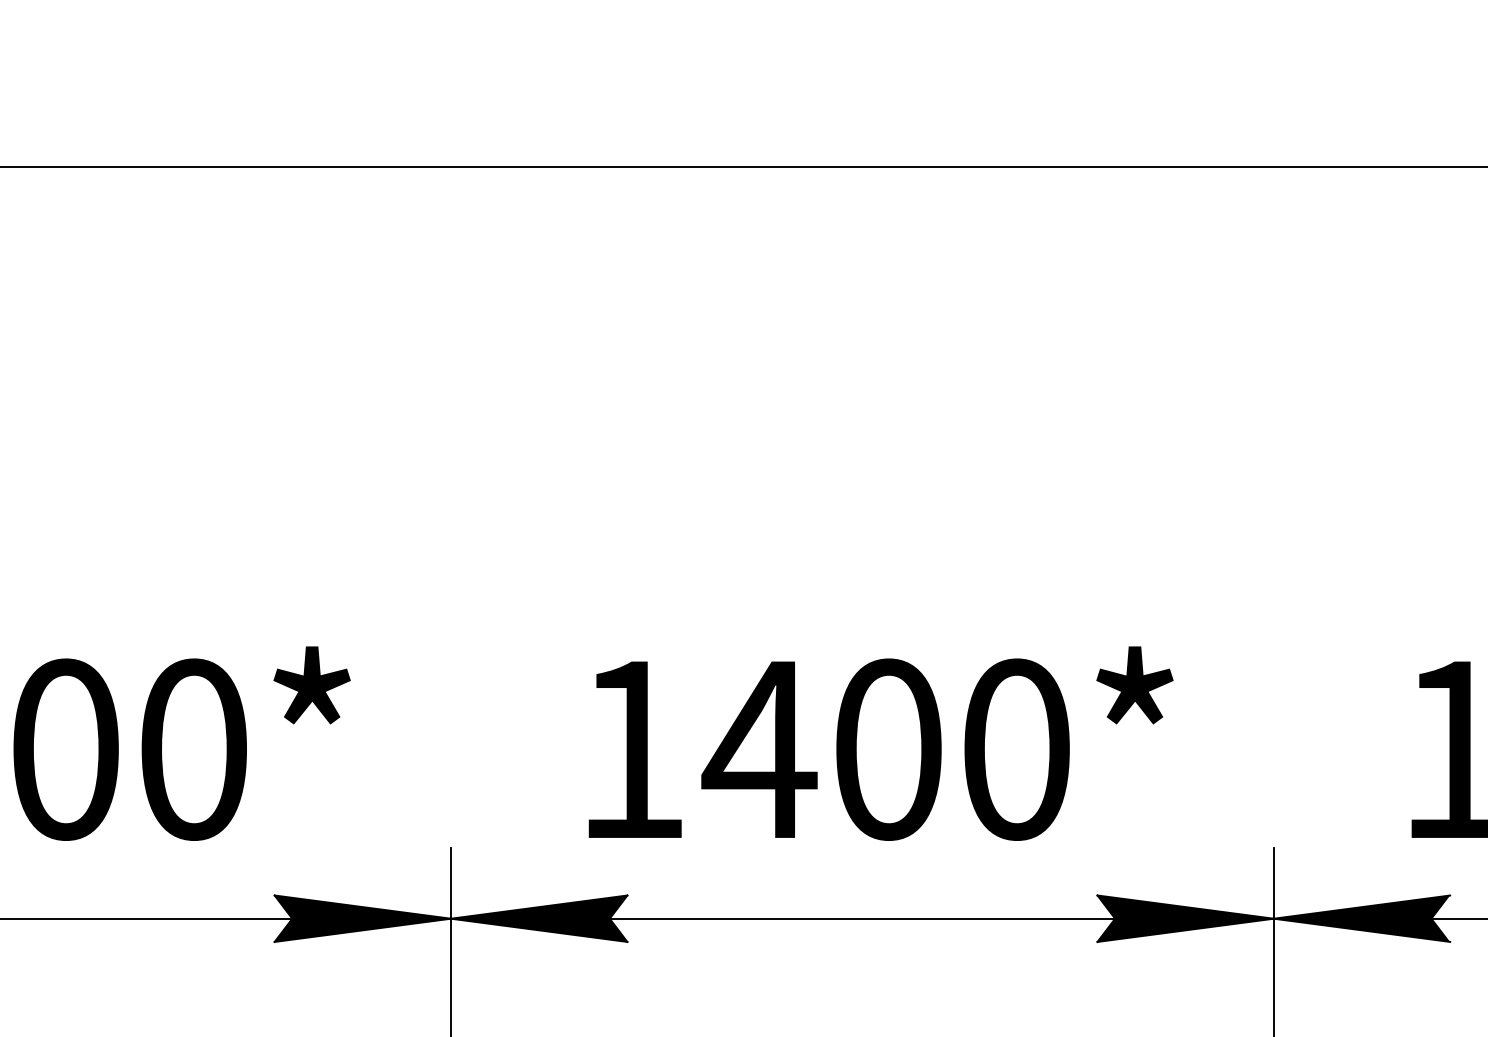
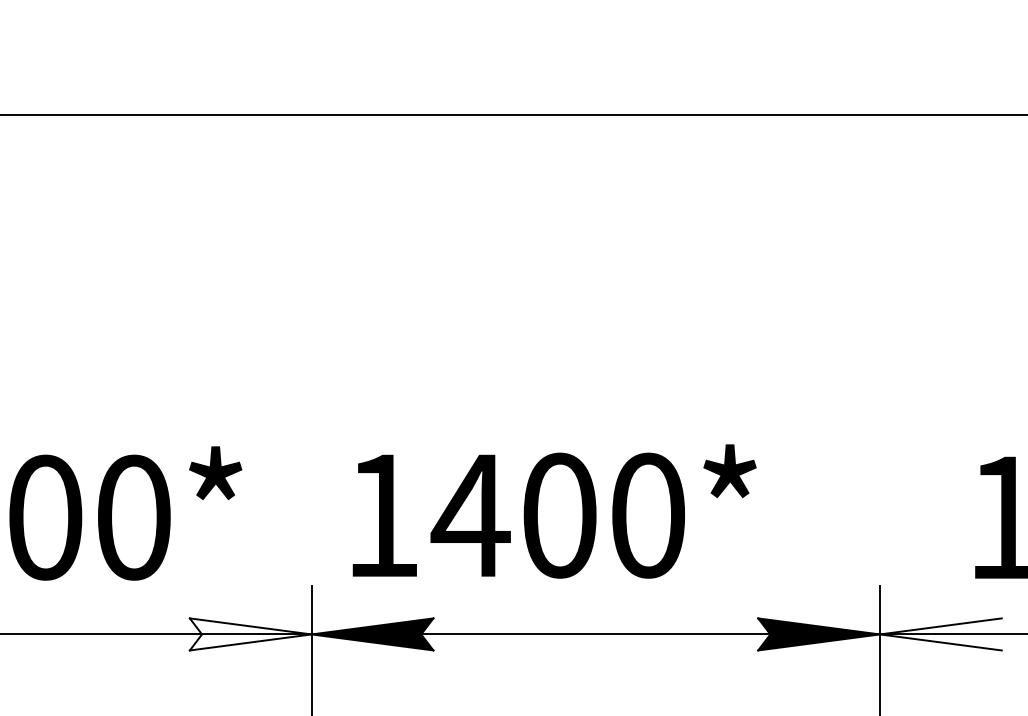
text: (880, 743) -> (554, 511), moved
fill: (362, 918) -> (250, 634), removed
fill: (1361, 918) -> (940, 634), removed

